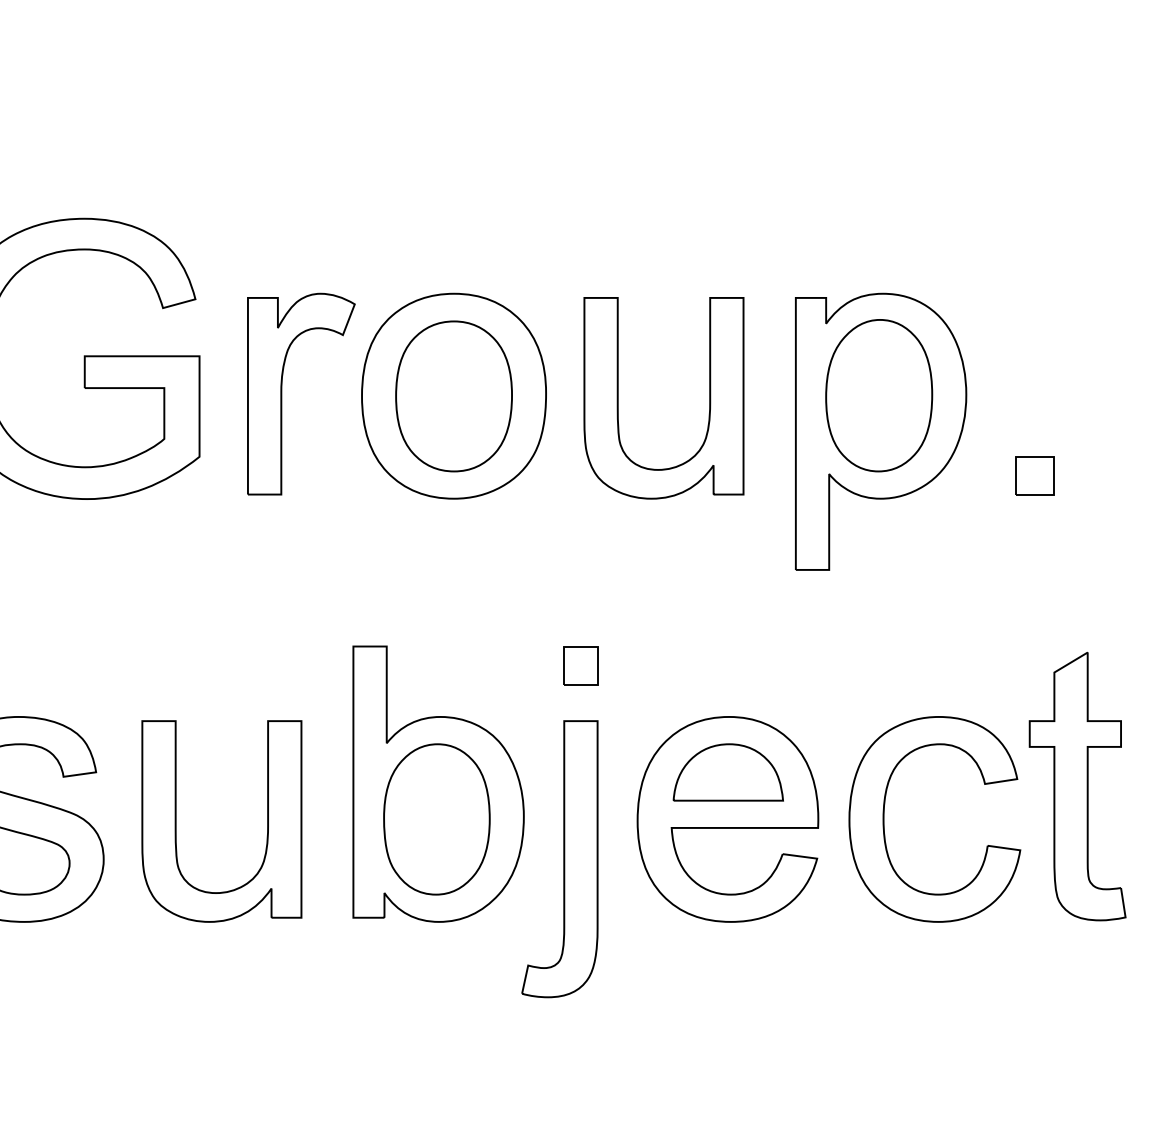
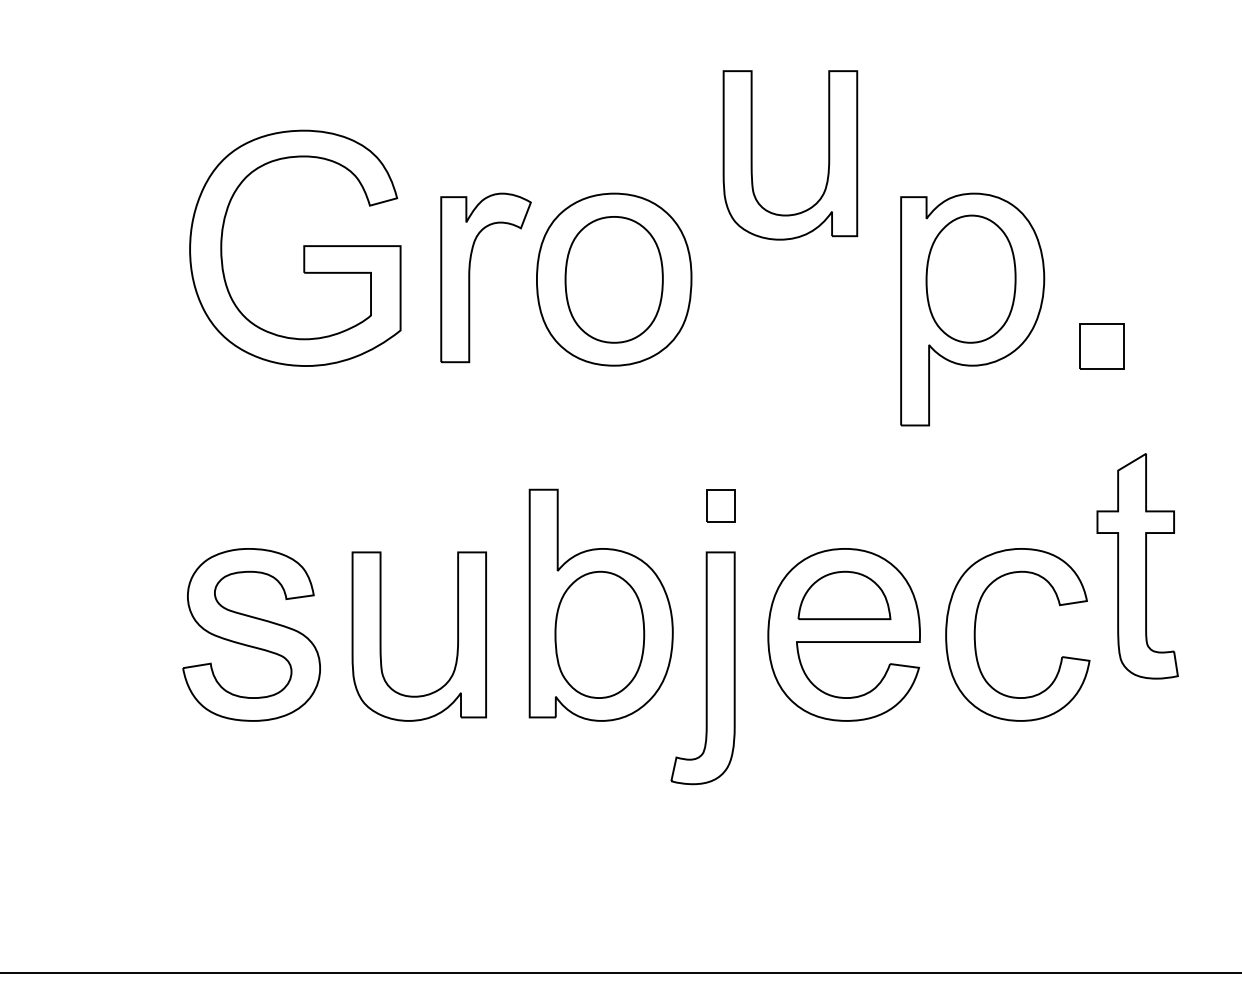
part: (618, 398) -> (752, 155), moved
part: (1034, 474) -> (1101, 345), size x1.4
part: (1077, 786) -> (1137, 566), moved

